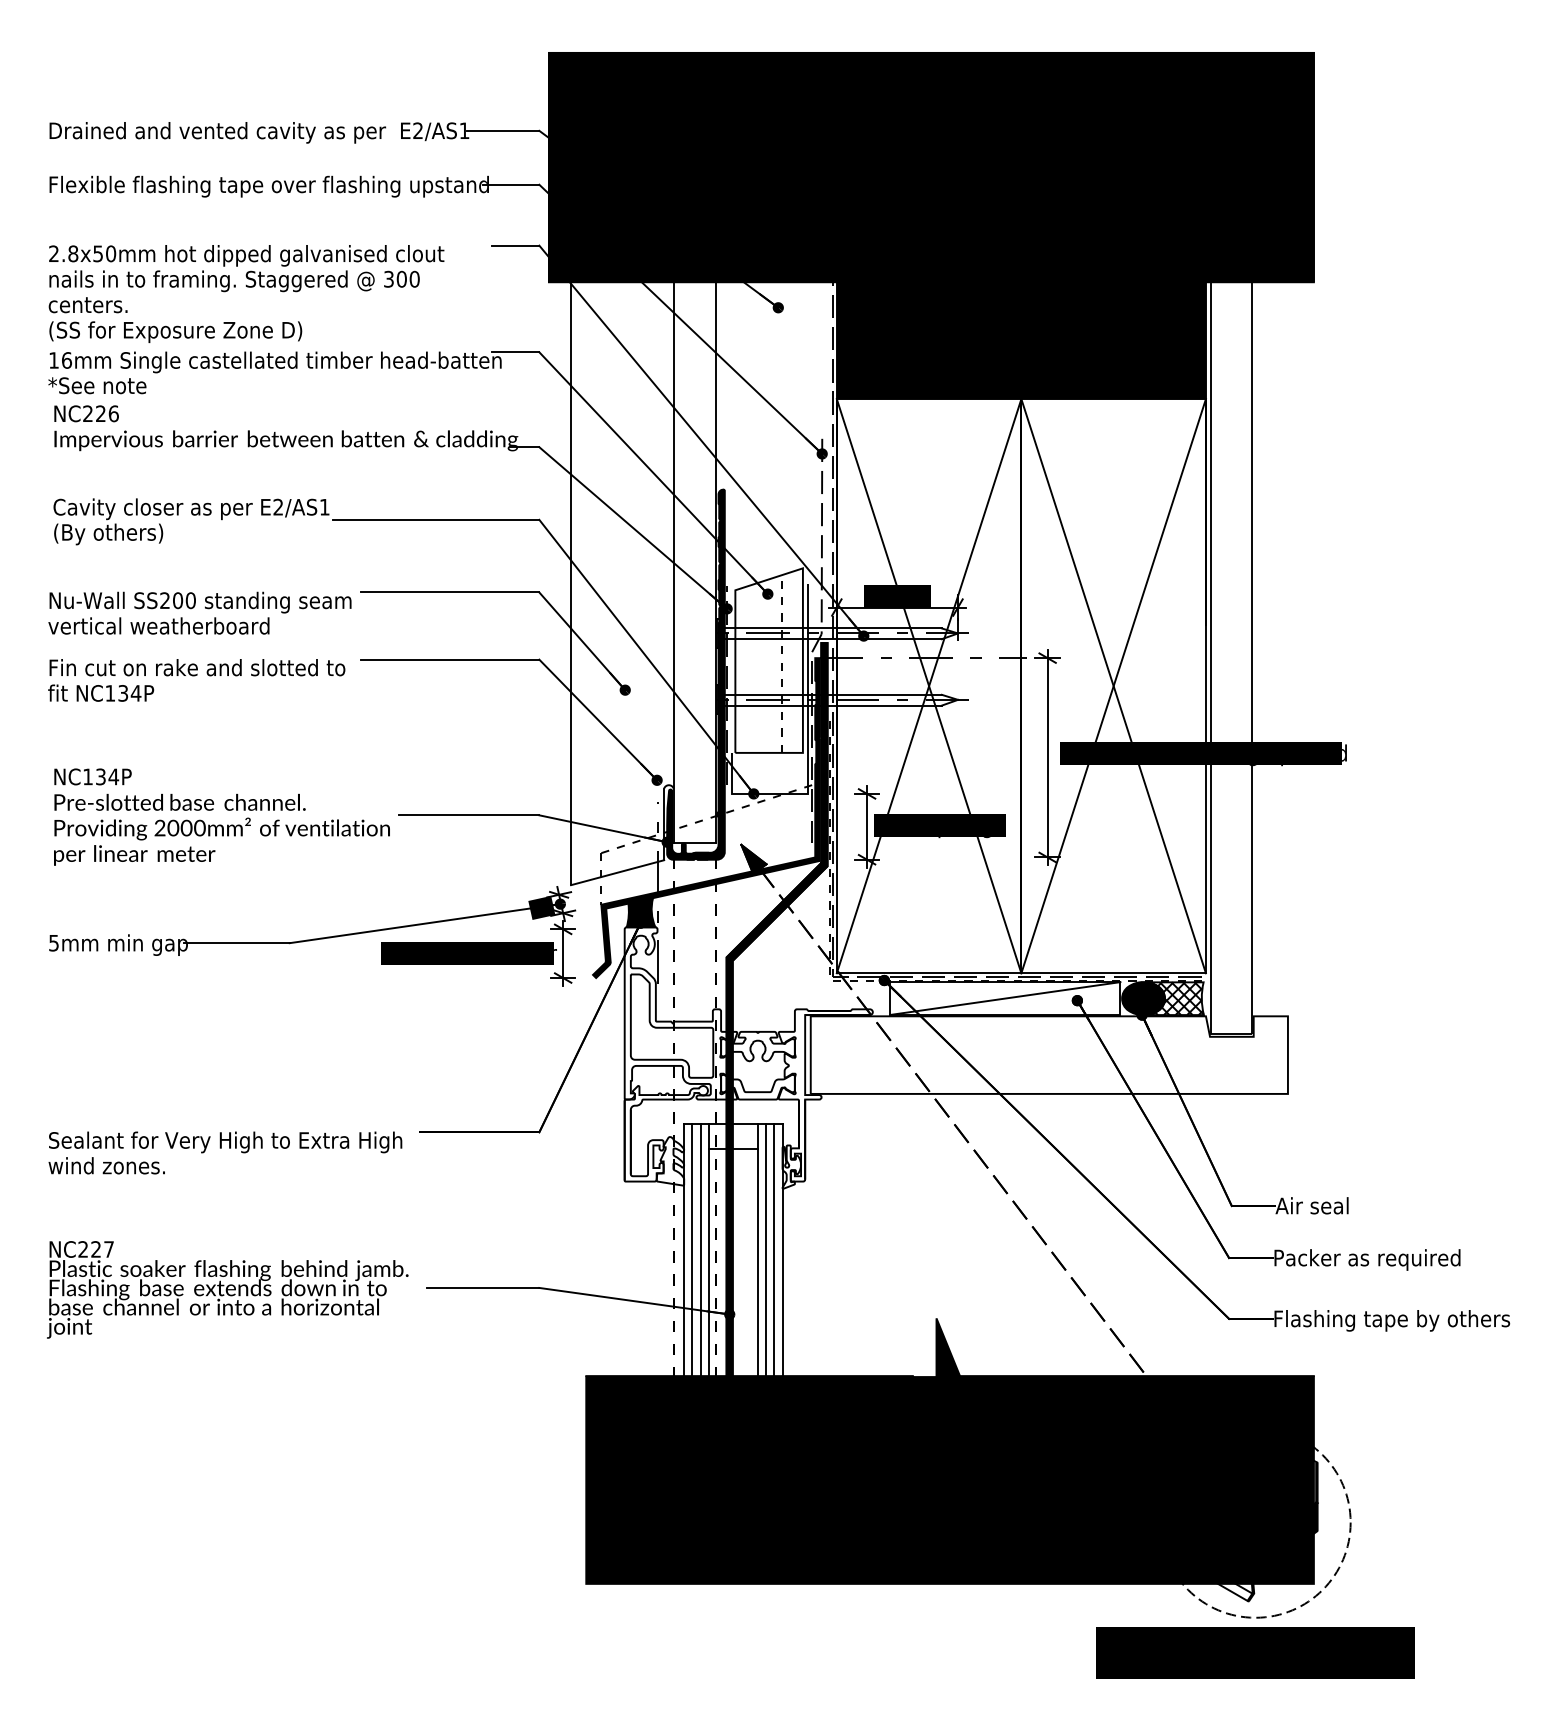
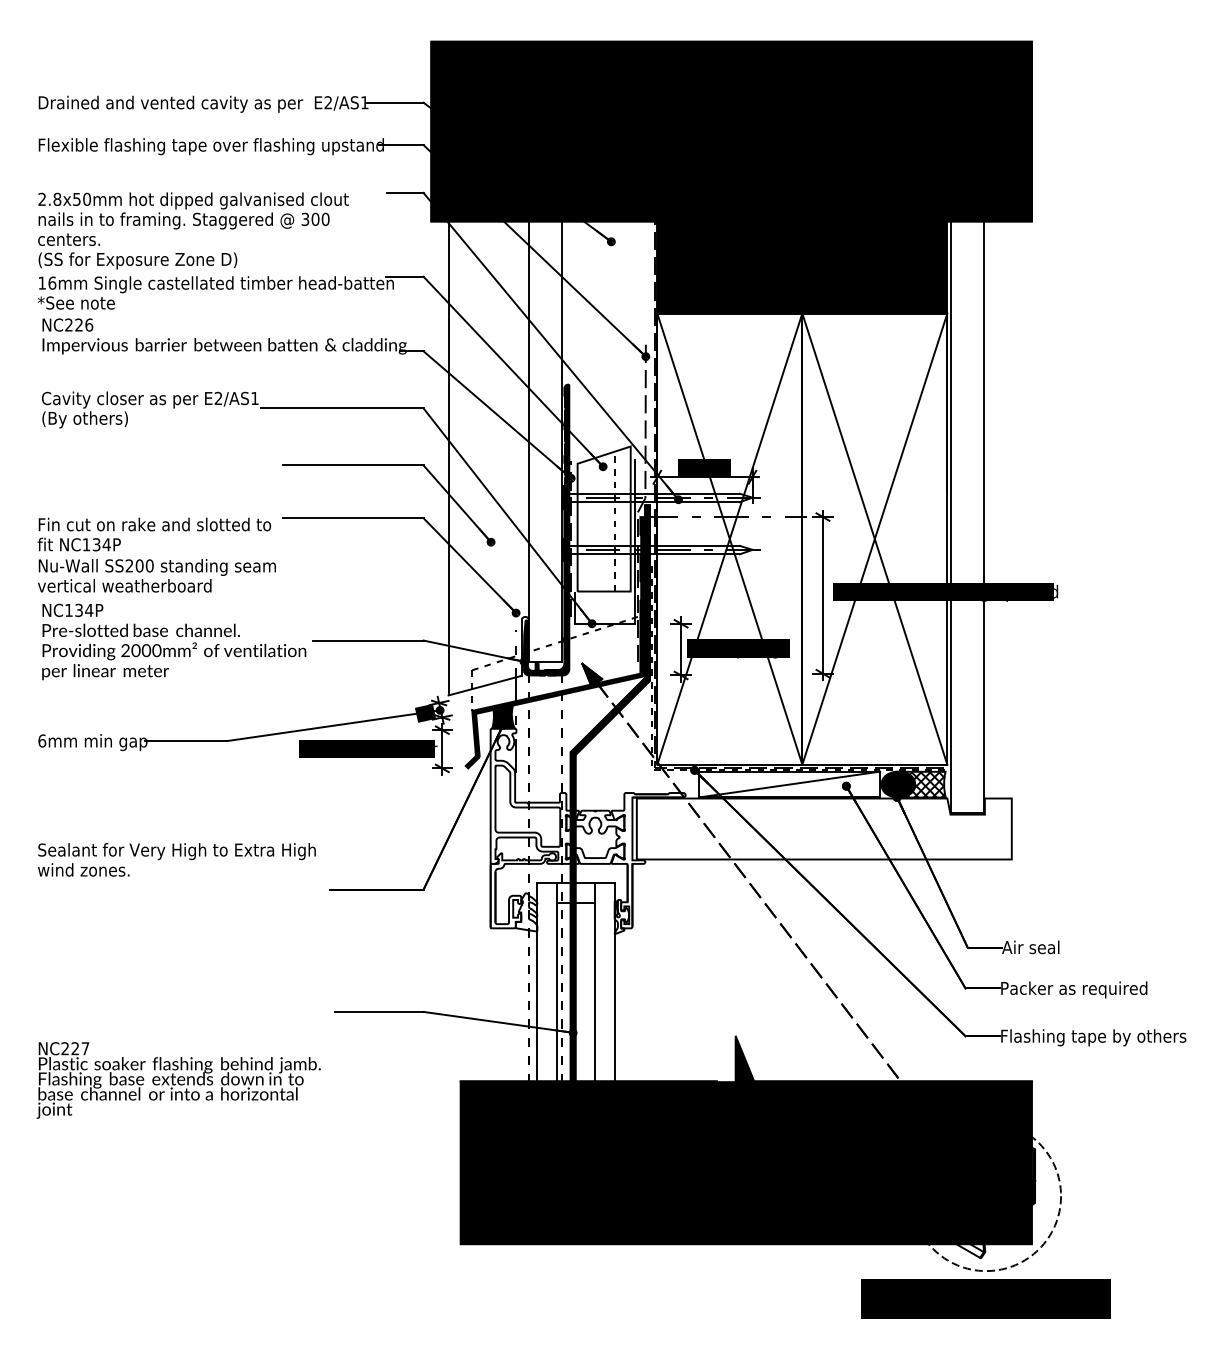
text: (199, 612) -> (156, 575), moved
text: (54, 942) -> (42, 740), 5mm -> 6mm
text: (224, 1152) -> (176, 859), moved
line: (691, 1255) -> (543, 986), removed
line: (700, 1255) -> (550, 986), removed
line: (765, 1255) -> (601, 986), removed
line: (774, 1255) -> (608, 986), removed
text: (227, 1289) -> (178, 1080), moved

